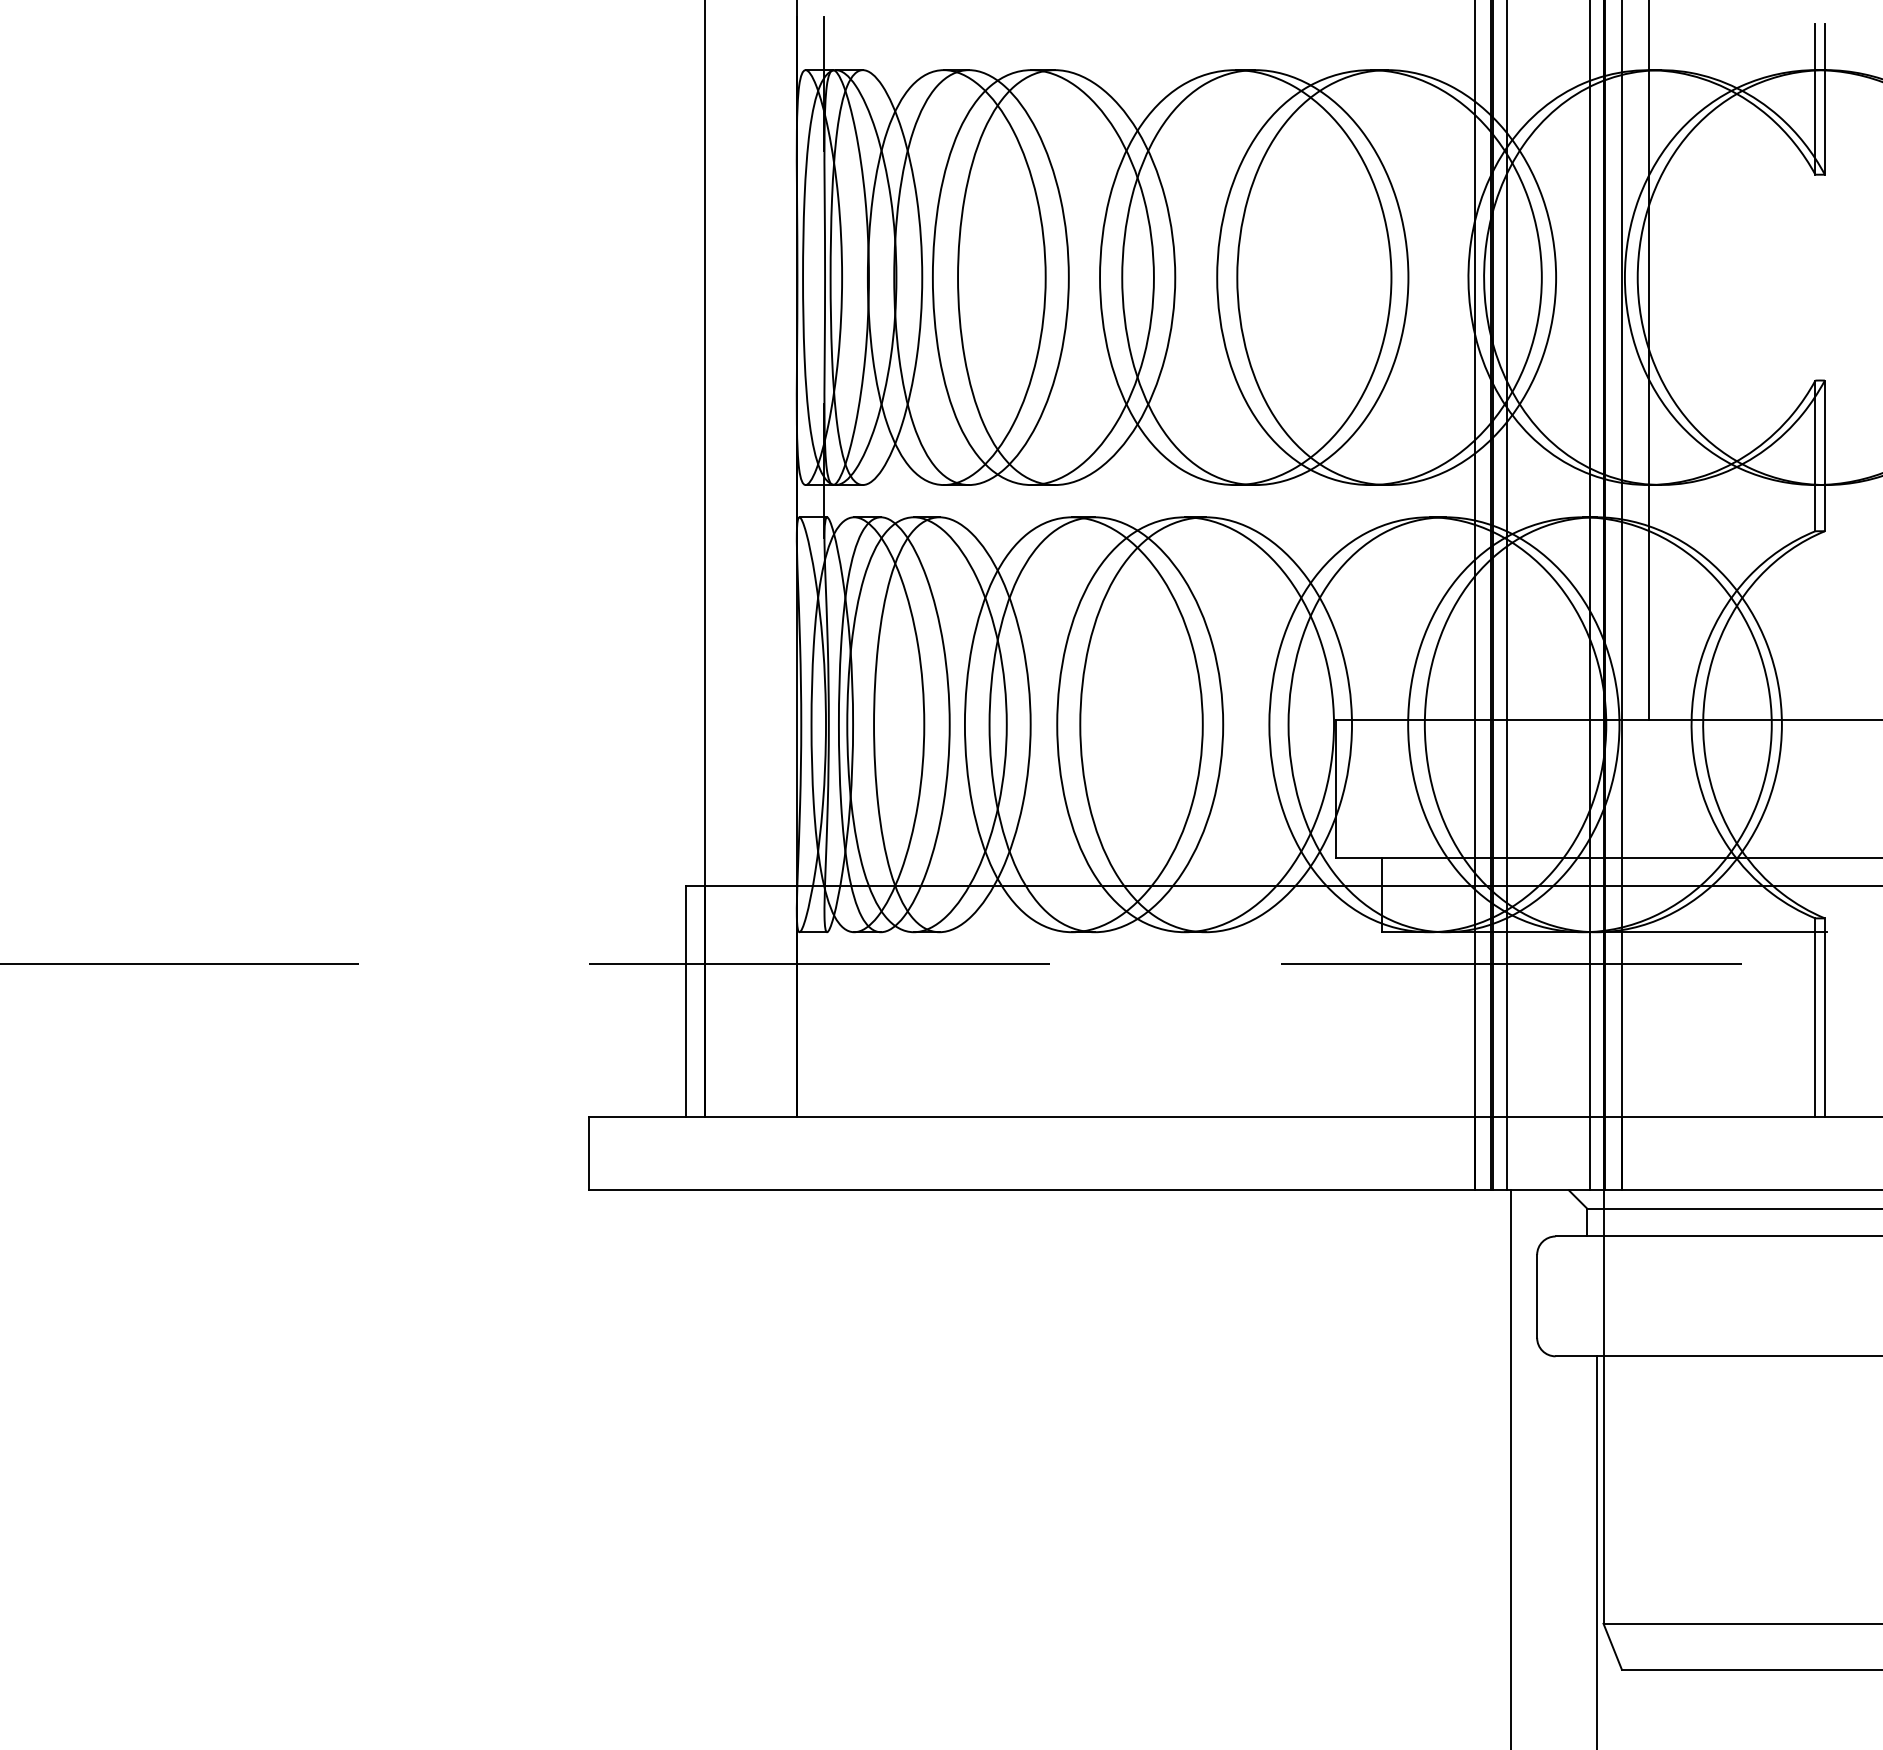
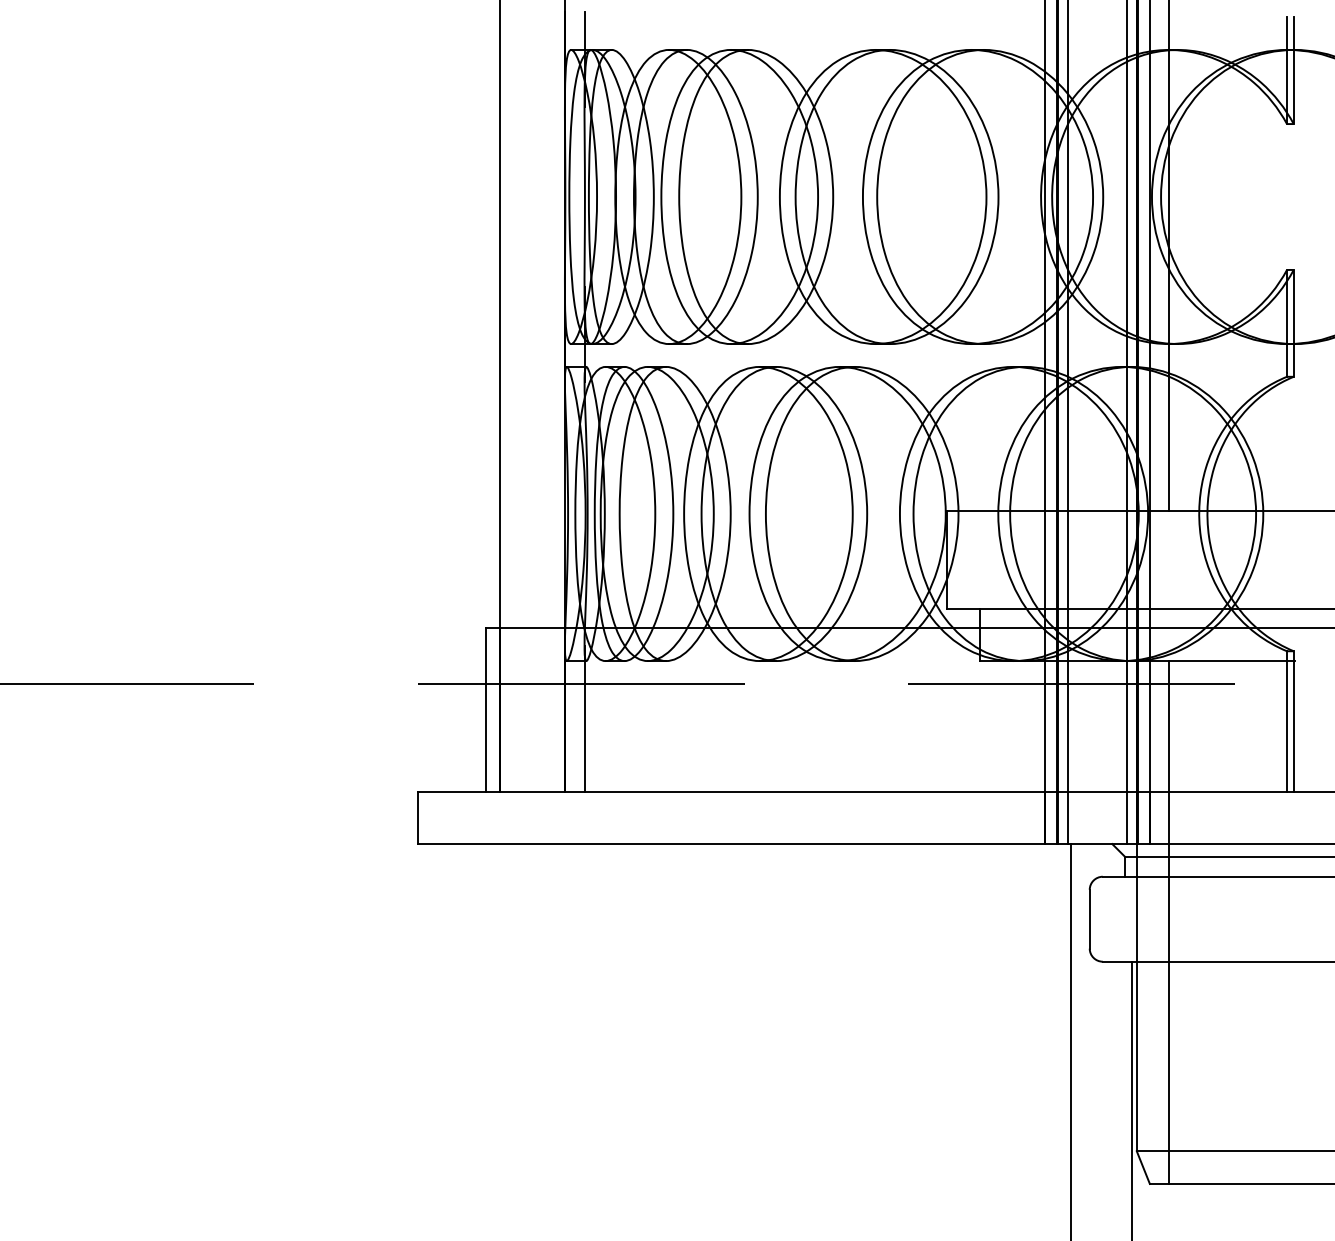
line: (824, 1013) -> (584, 718), added
line: (1648, 1300) -> (1168, 922), added

